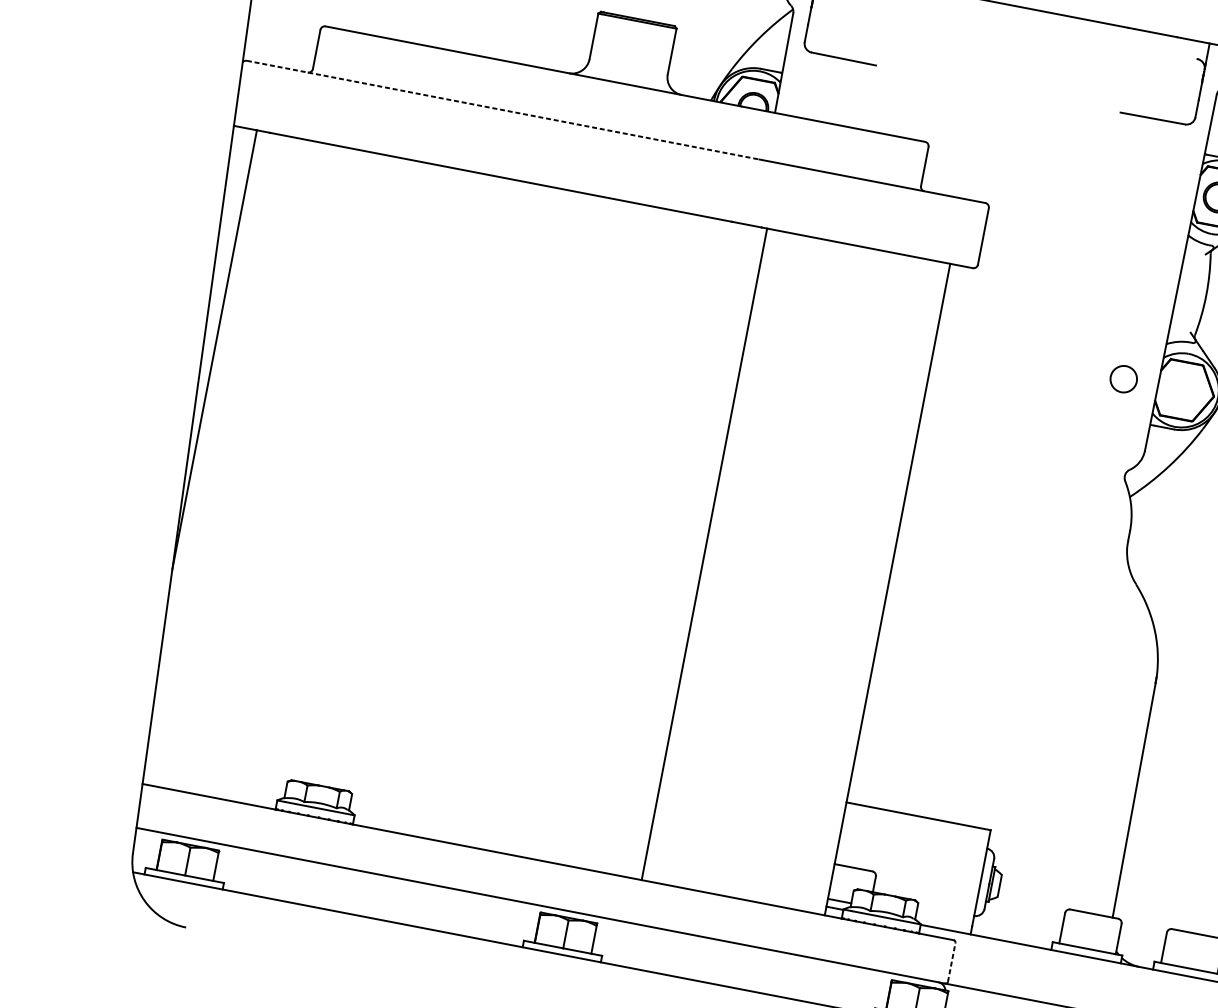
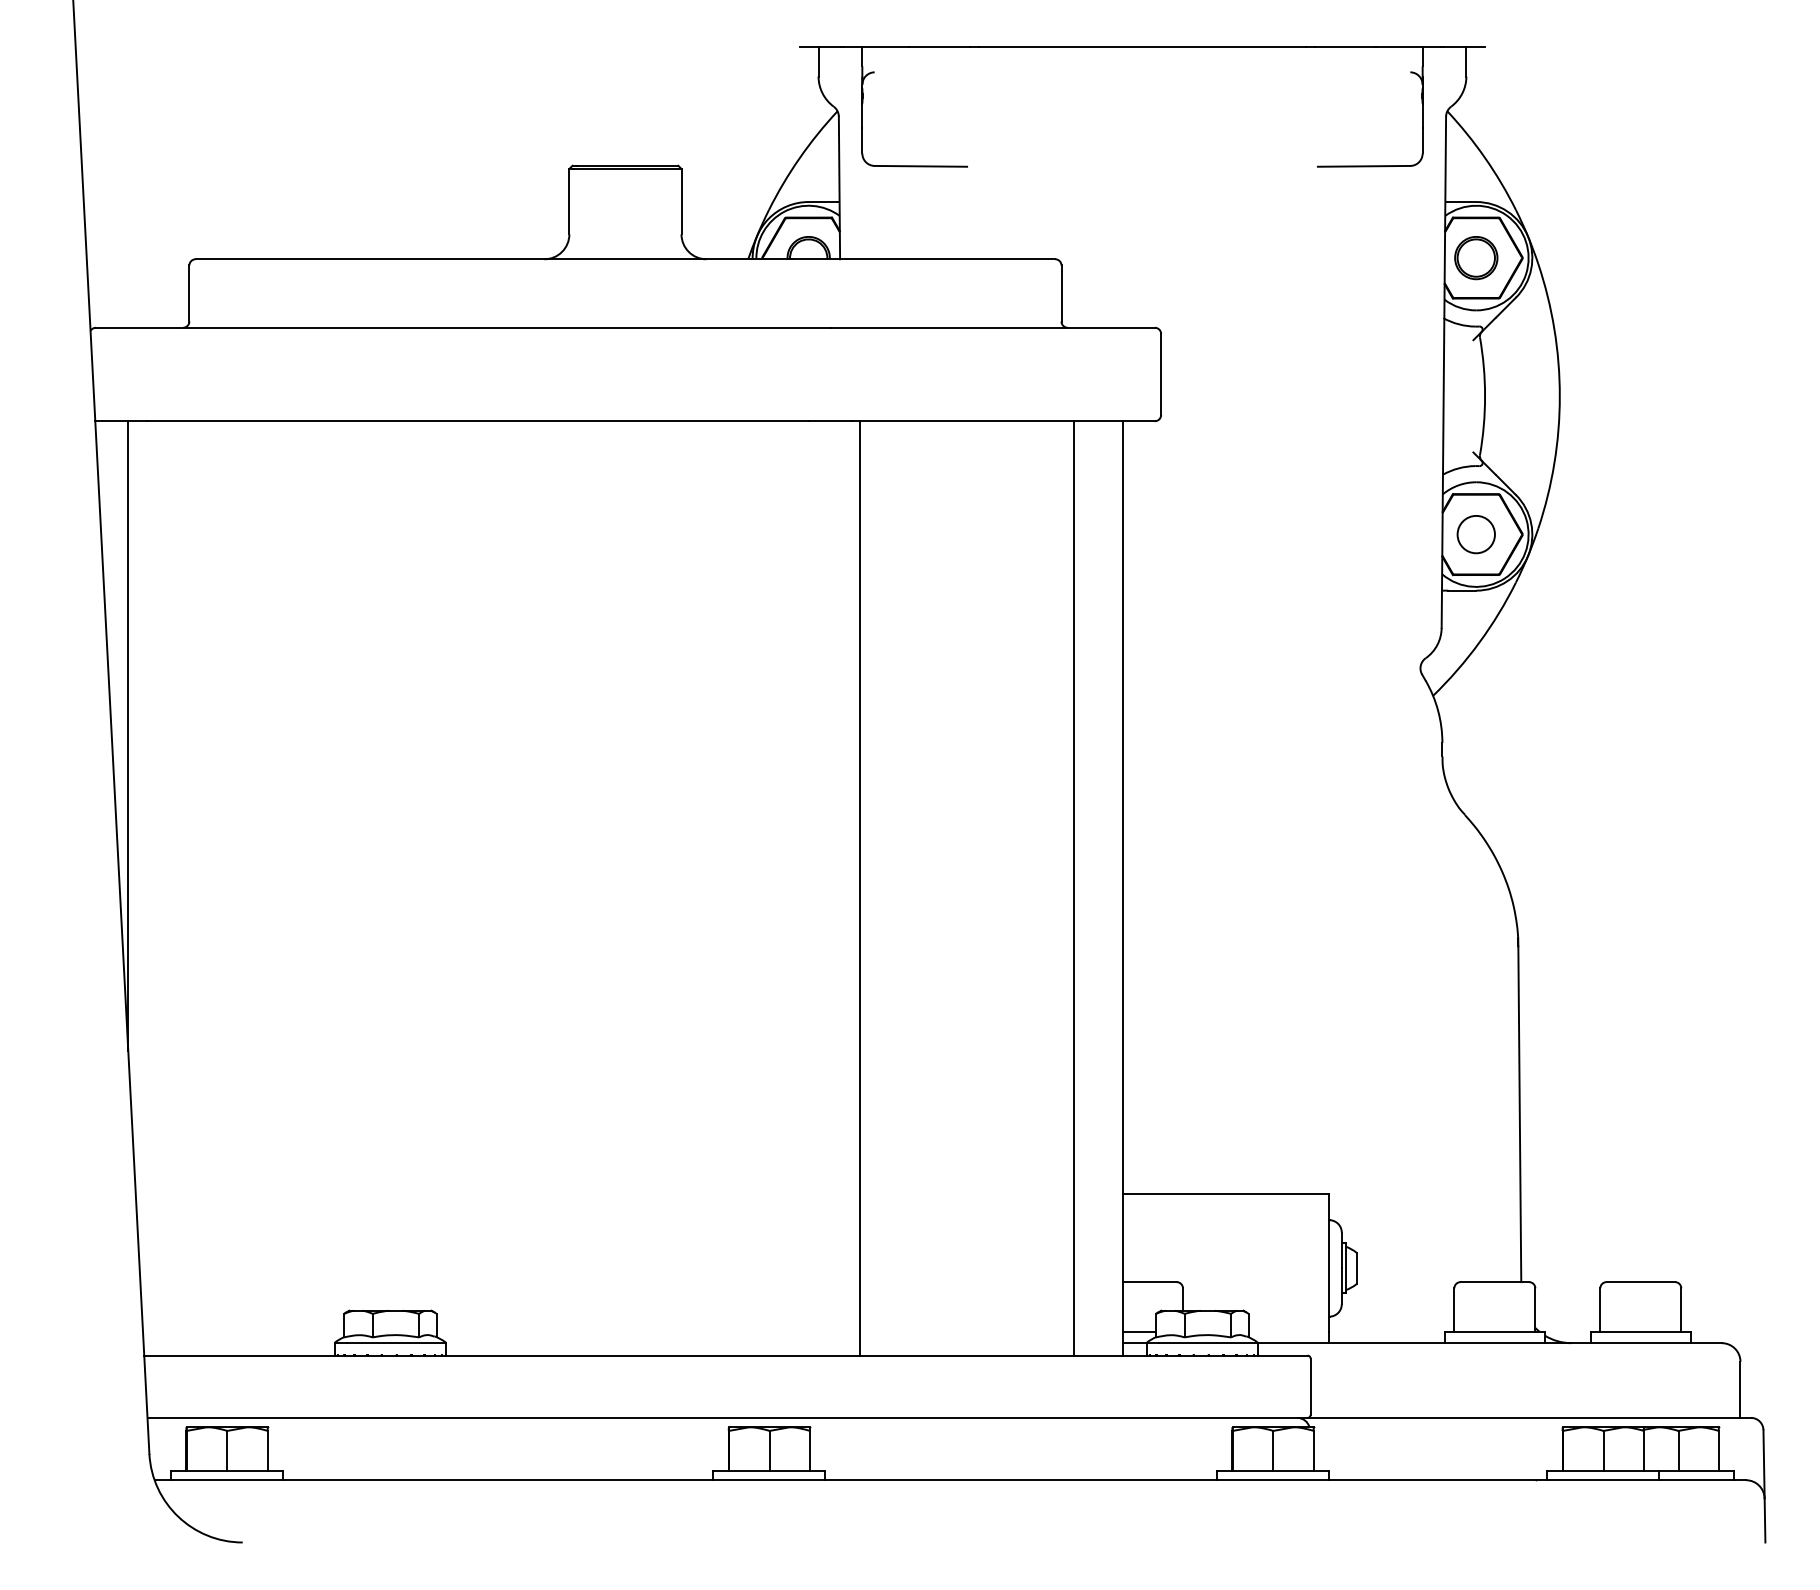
line: (503, 109) -> (463, 327), dashed -> solid
circle: (1123, 379) -> (1475, 534), moved
line: (853, 583) -> (1073, 888), added
line: (951, 962) -> (1310, 1386), dashed -> solid

